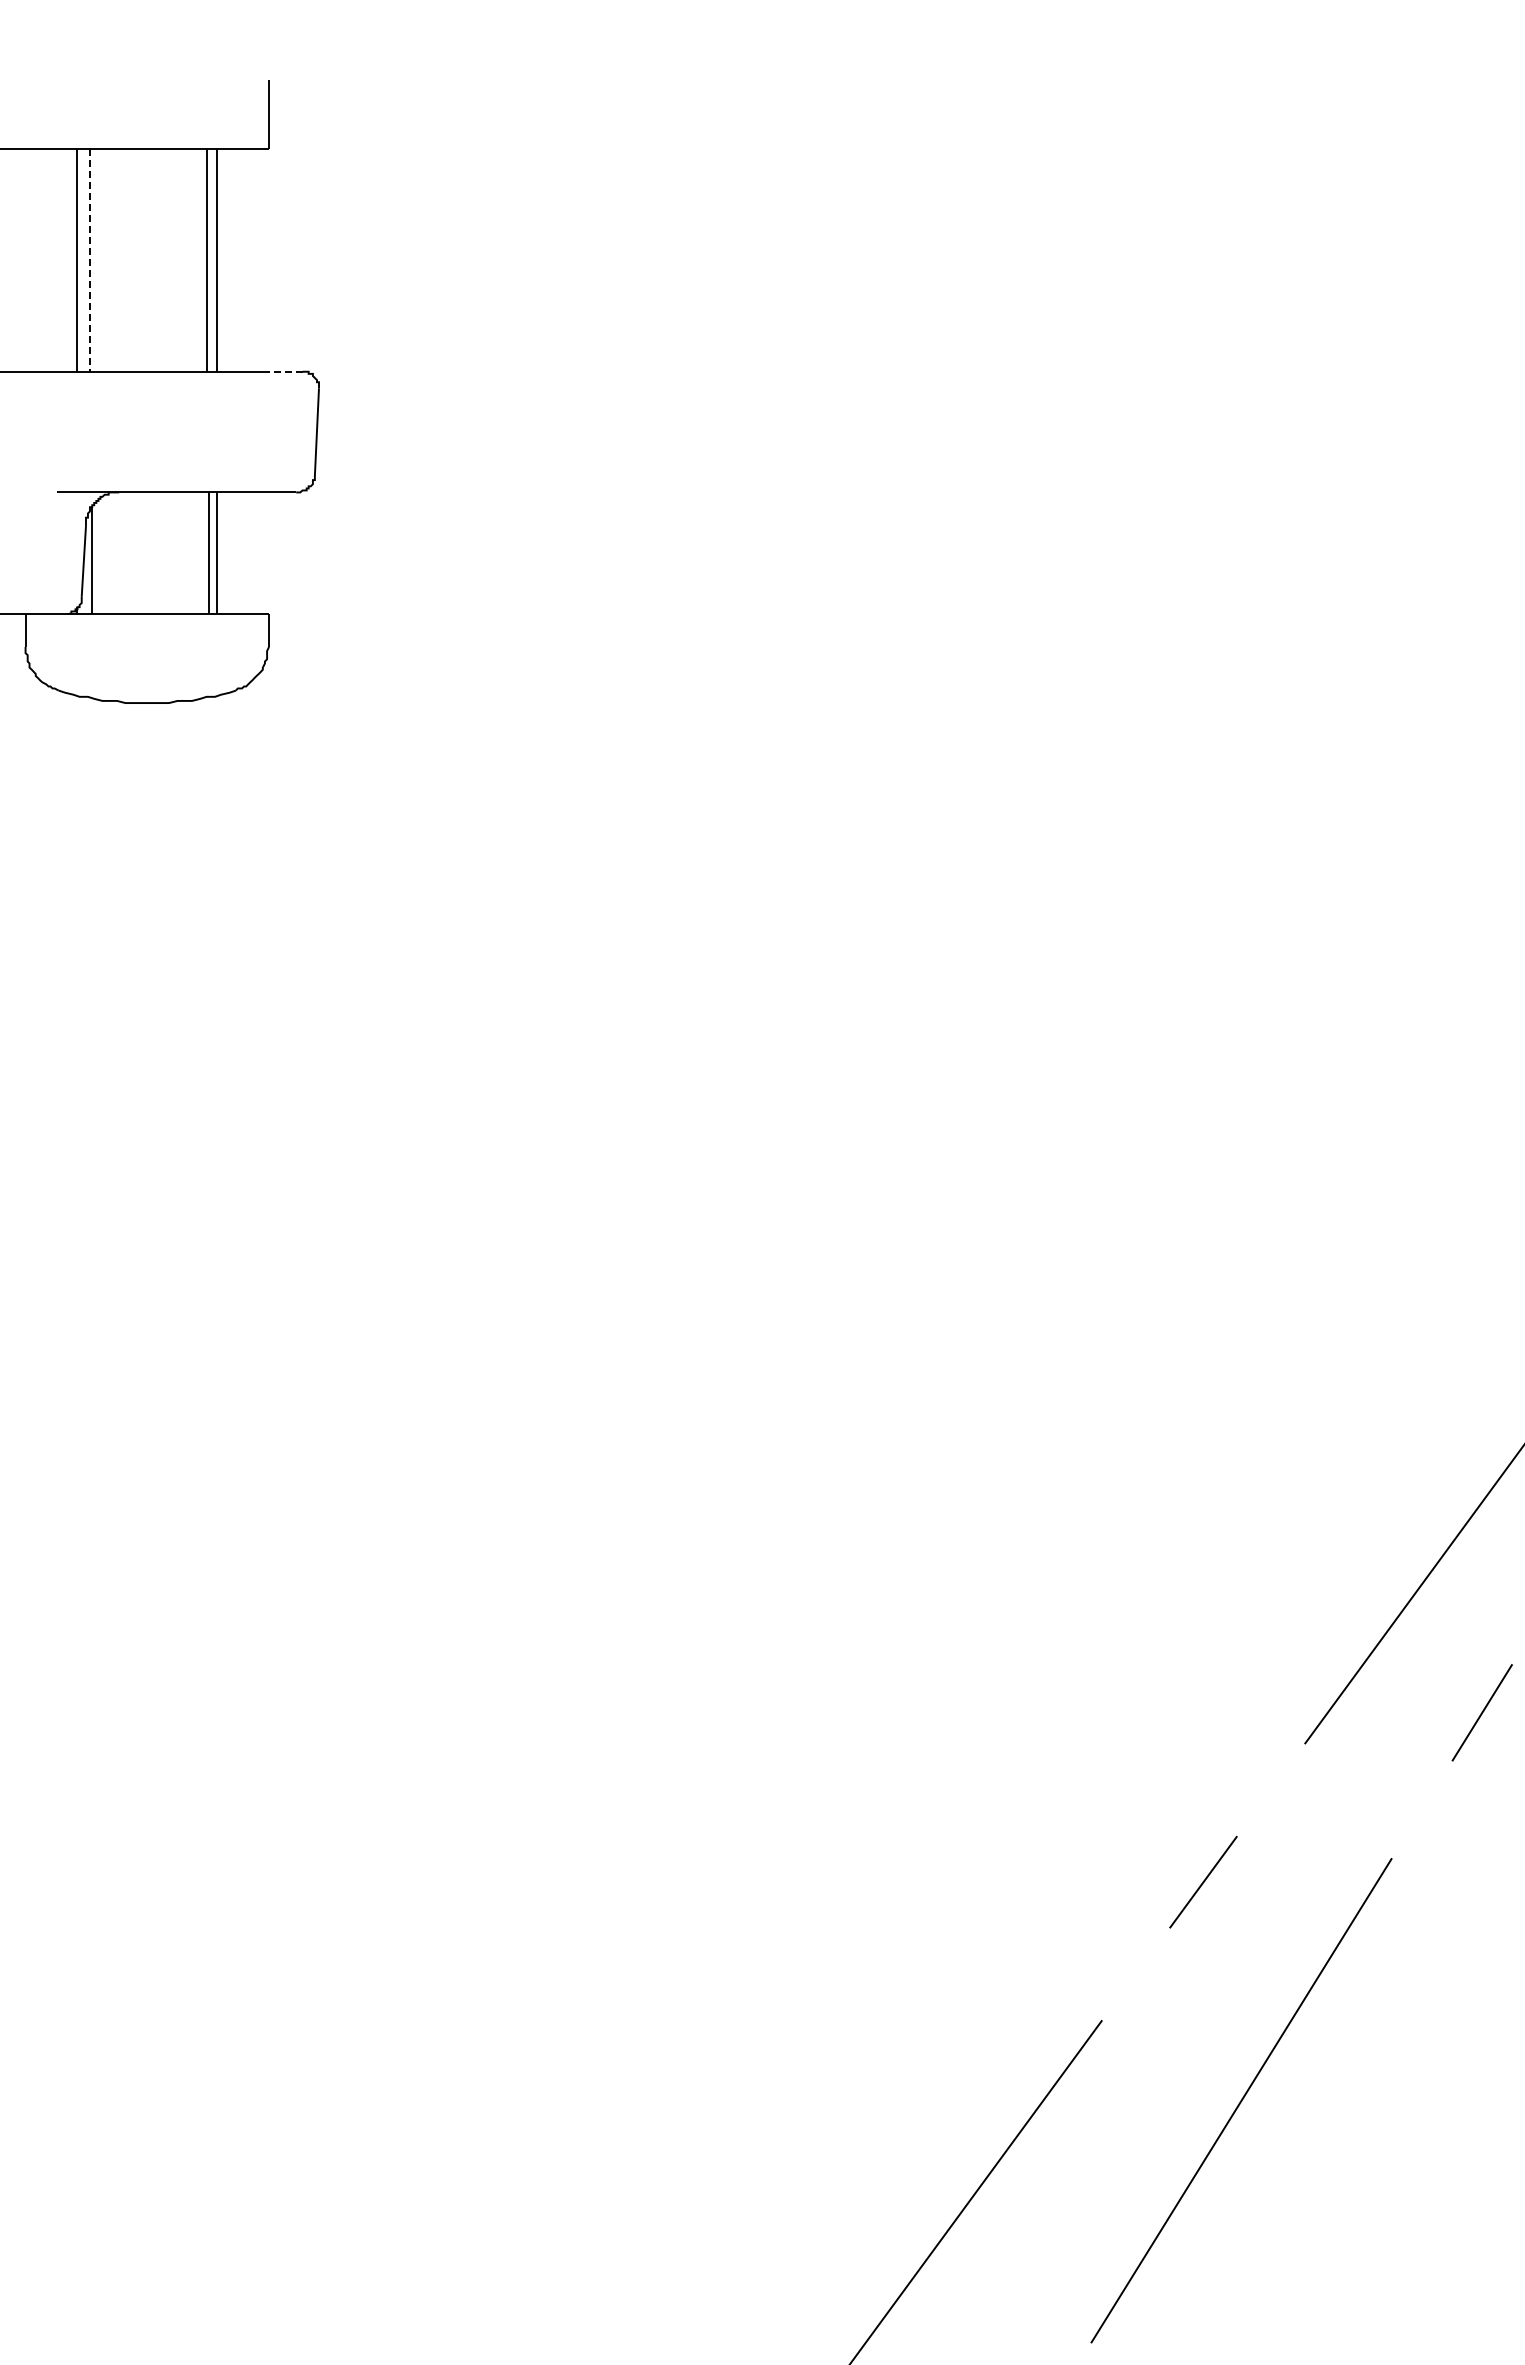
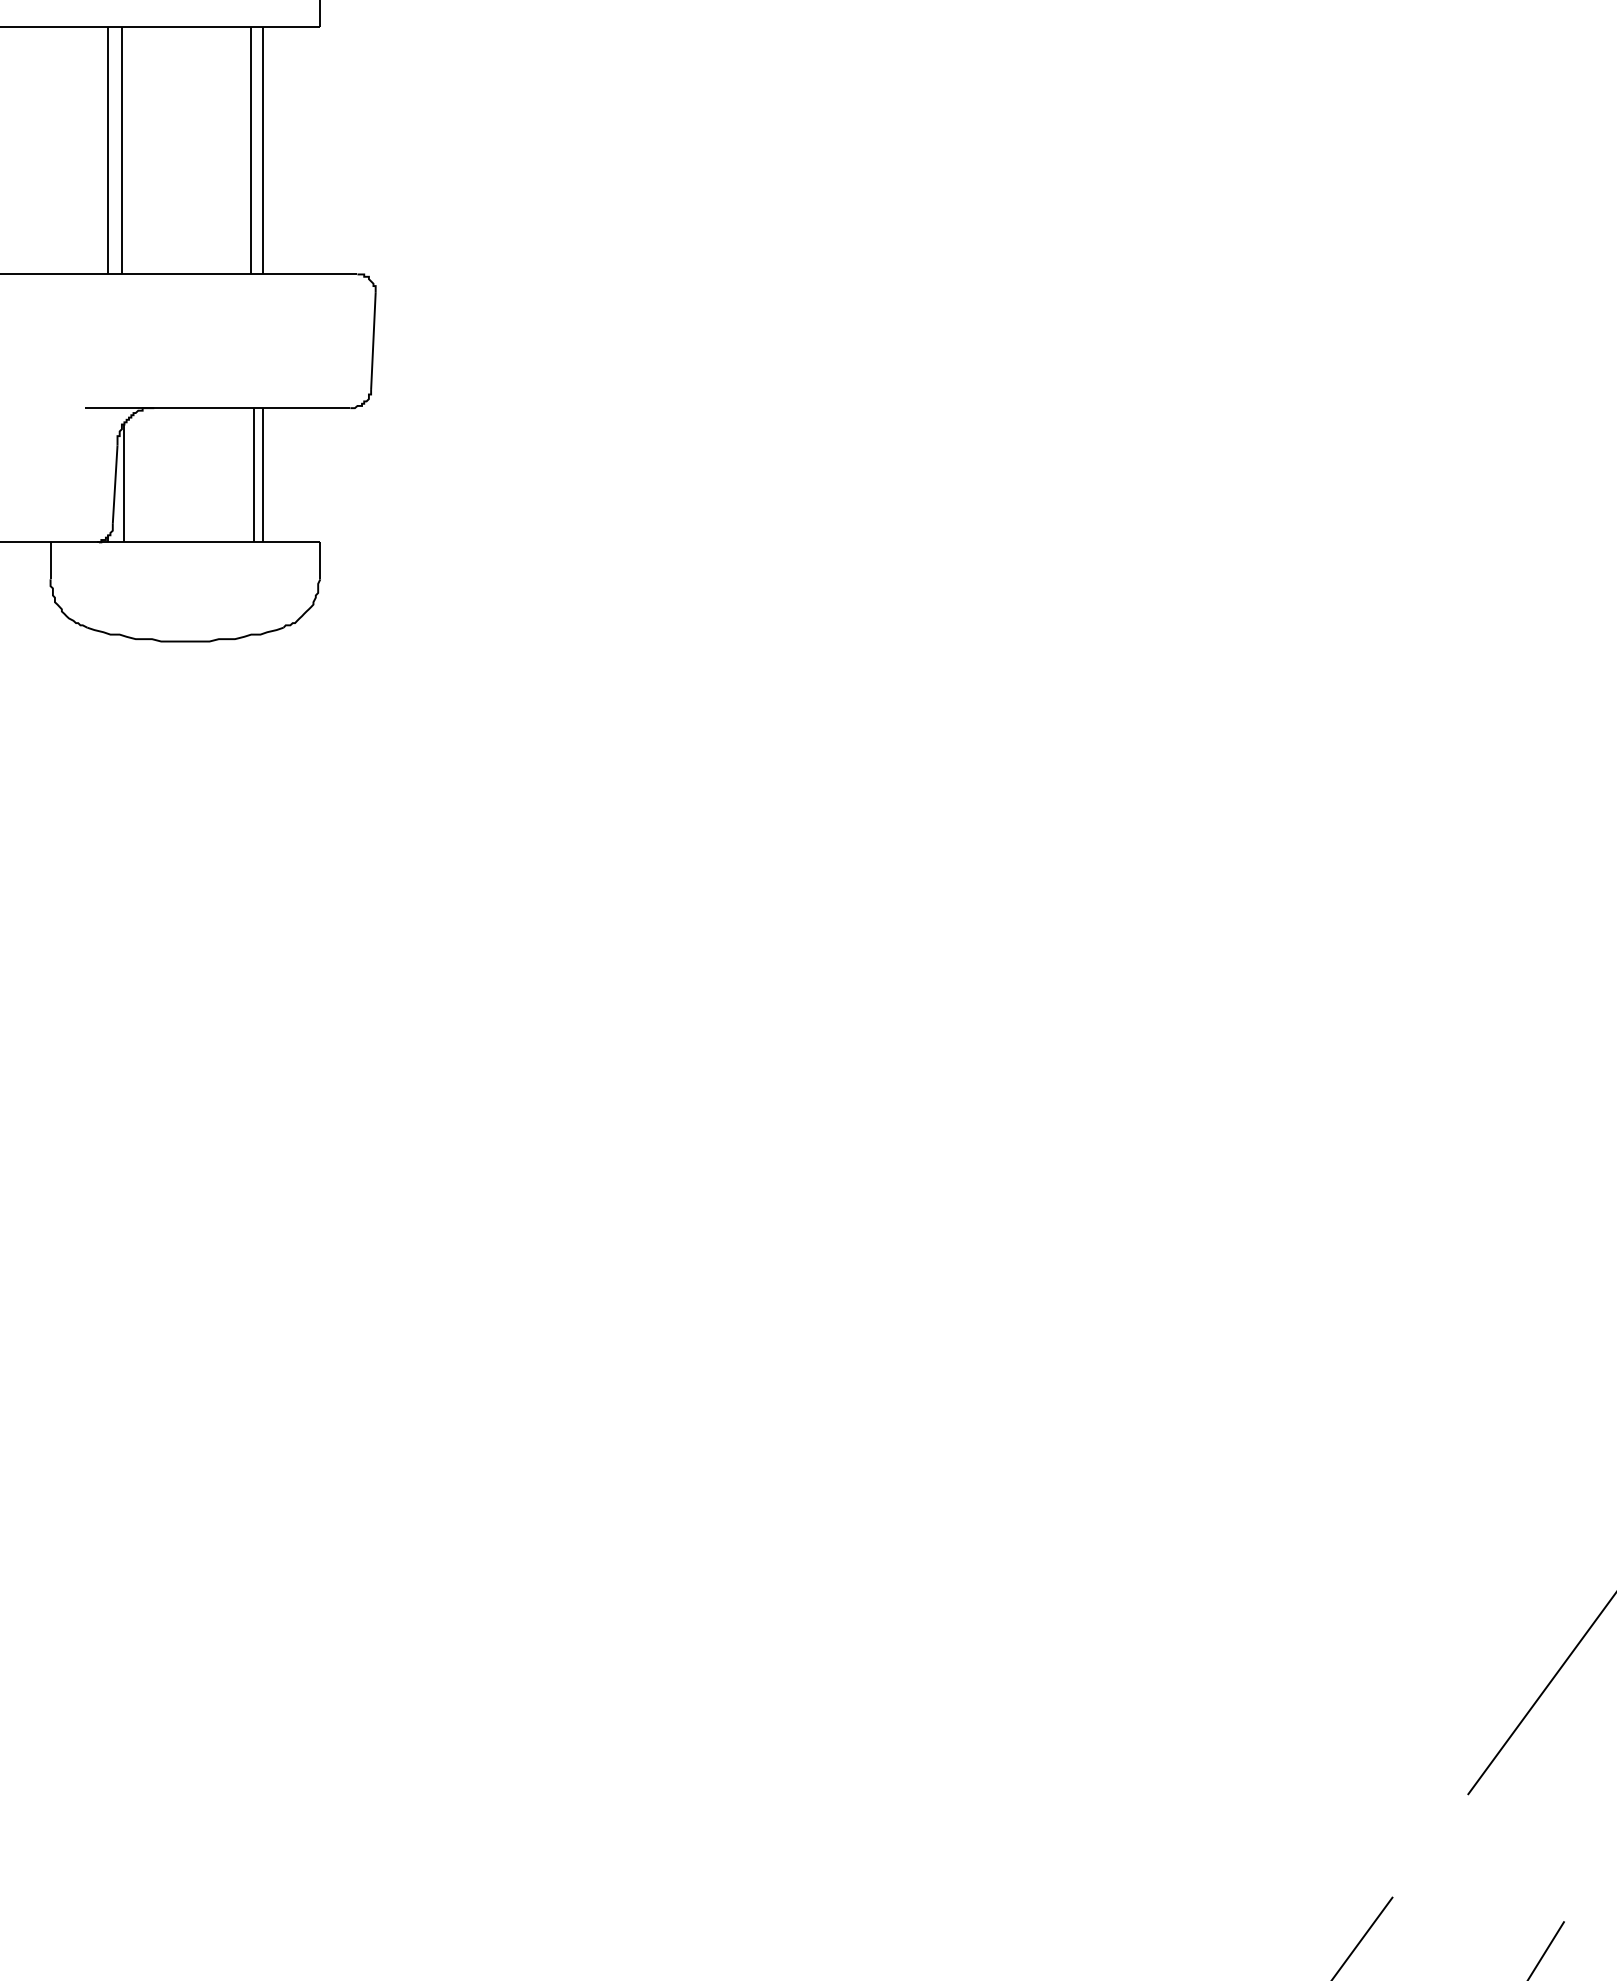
line: (89, 260) -> (121, 151), dashed -> solid
line: (282, 371) -> (335, 274), dashed -> solid

